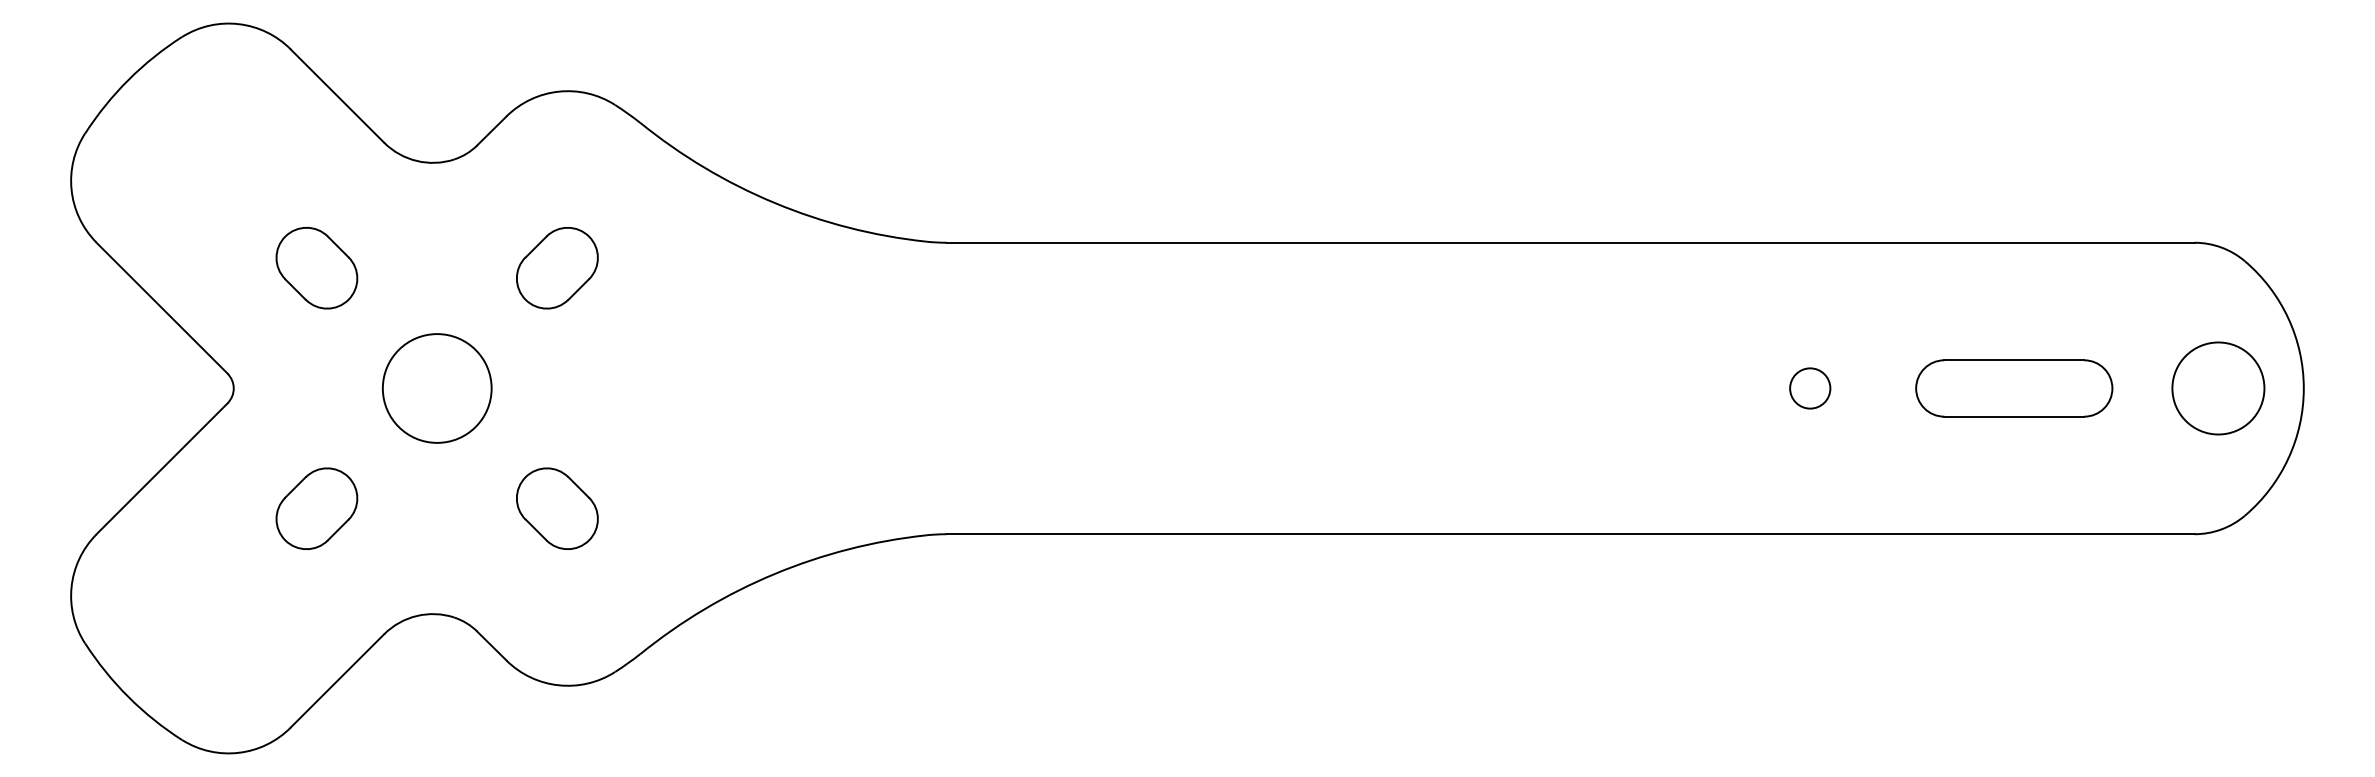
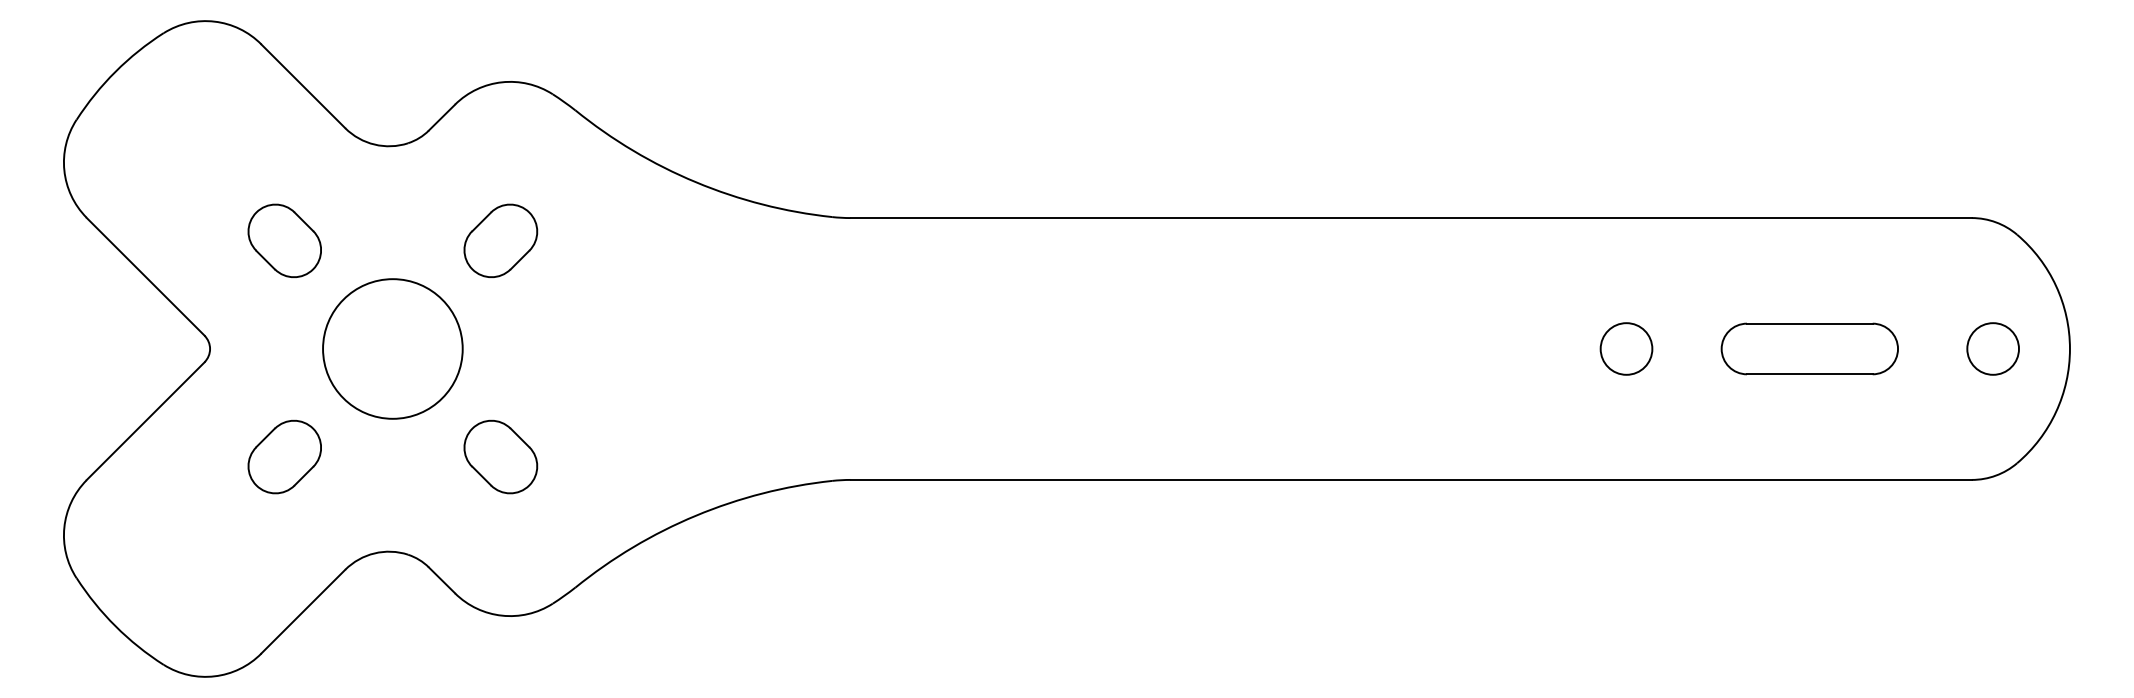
circle: (436, 387) -> (392, 348), size x1.43
circle: (1810, 387) -> (1626, 348), size x1.43
circle: (2217, 387) -> (1992, 348), size x0.62

